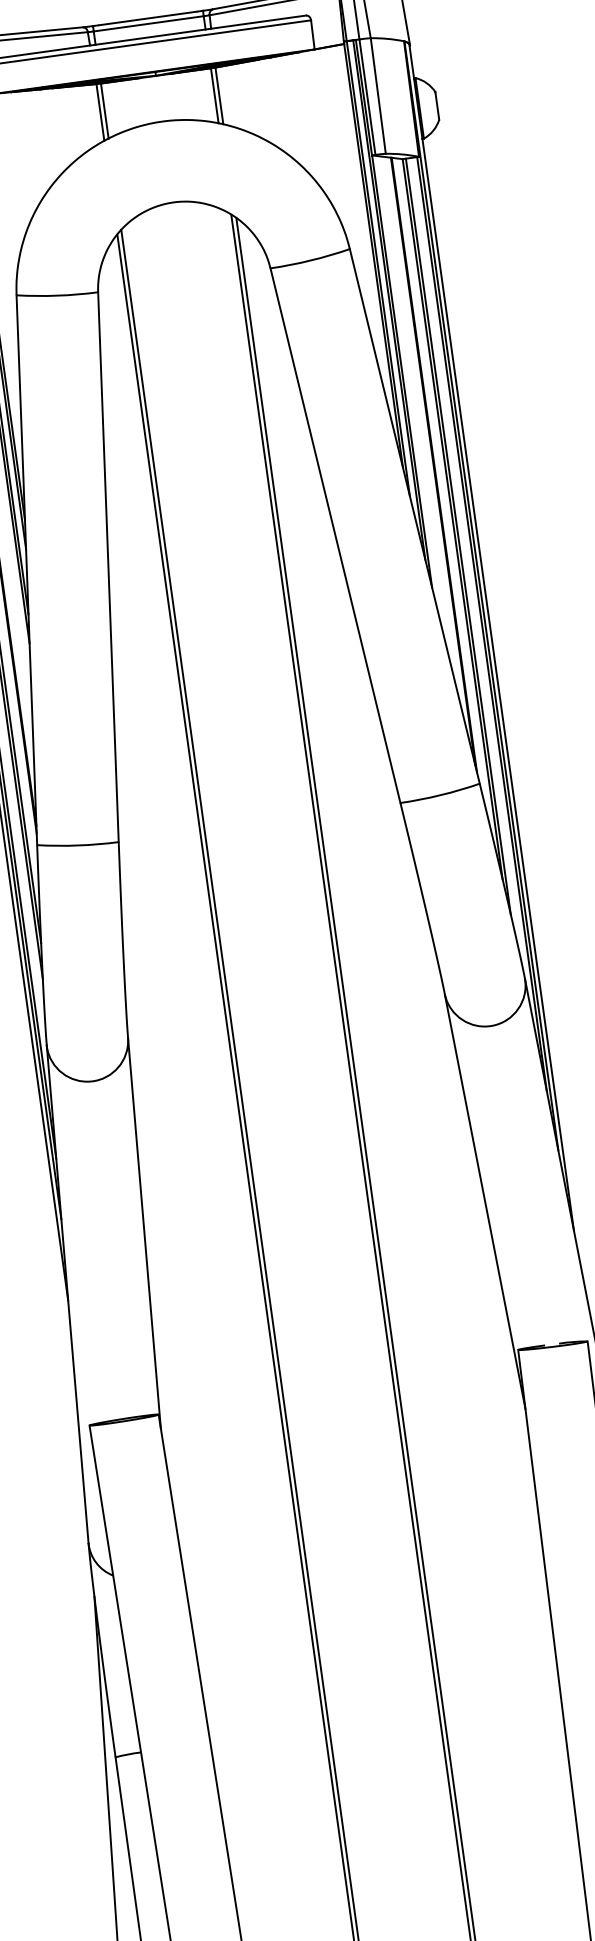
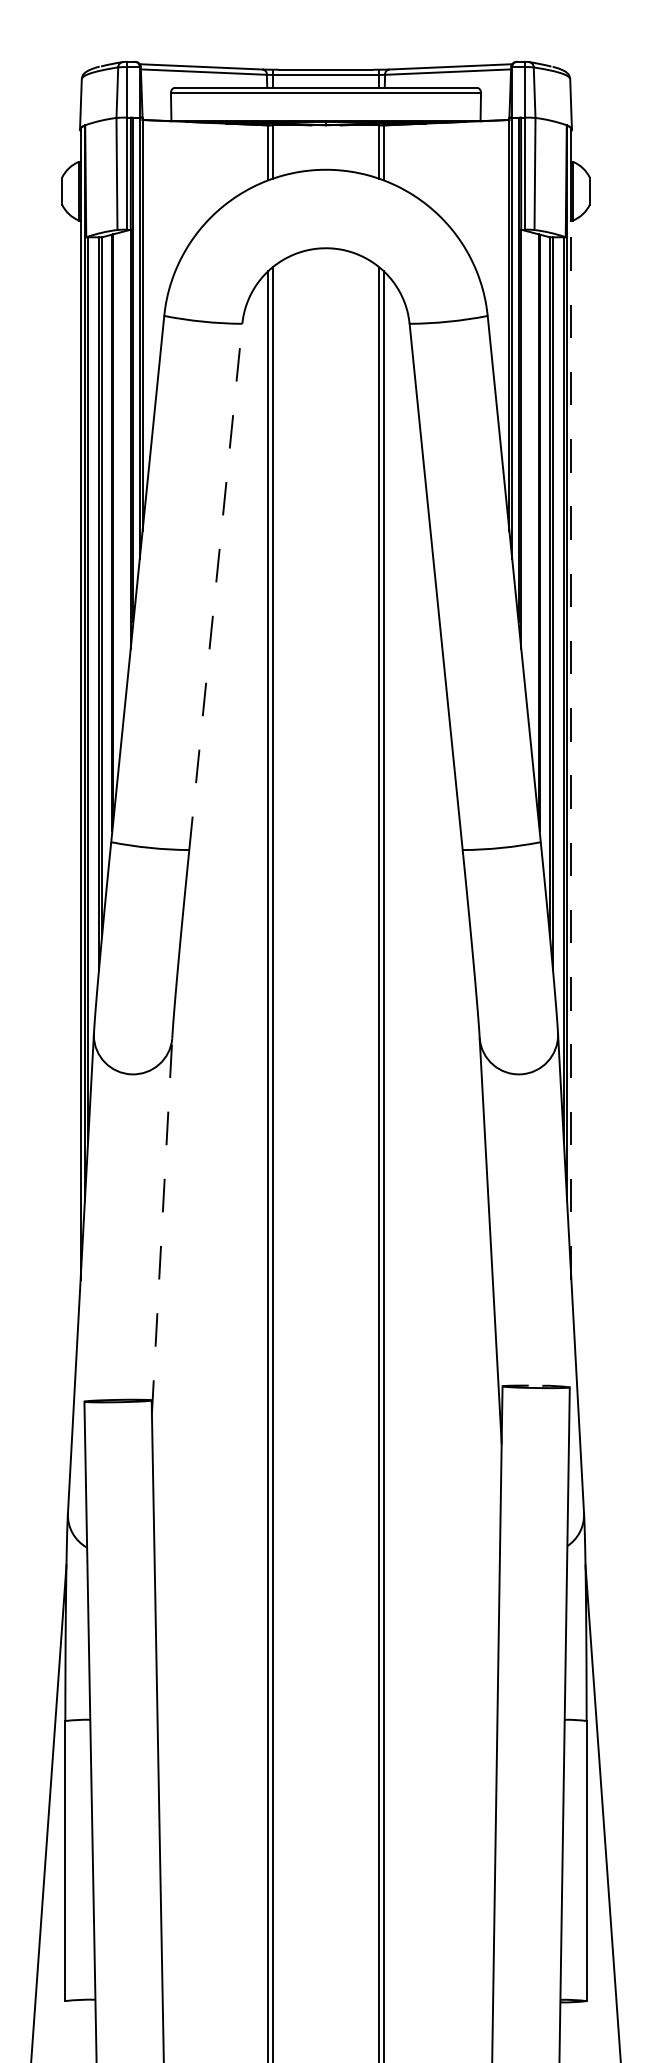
line: (108, 566) -> (215, 586), solid -> dashed
line: (498, 684) -> (571, 750), solid -> dashed
line: (144, 1233) -> (162, 1226), solid -> dashed

